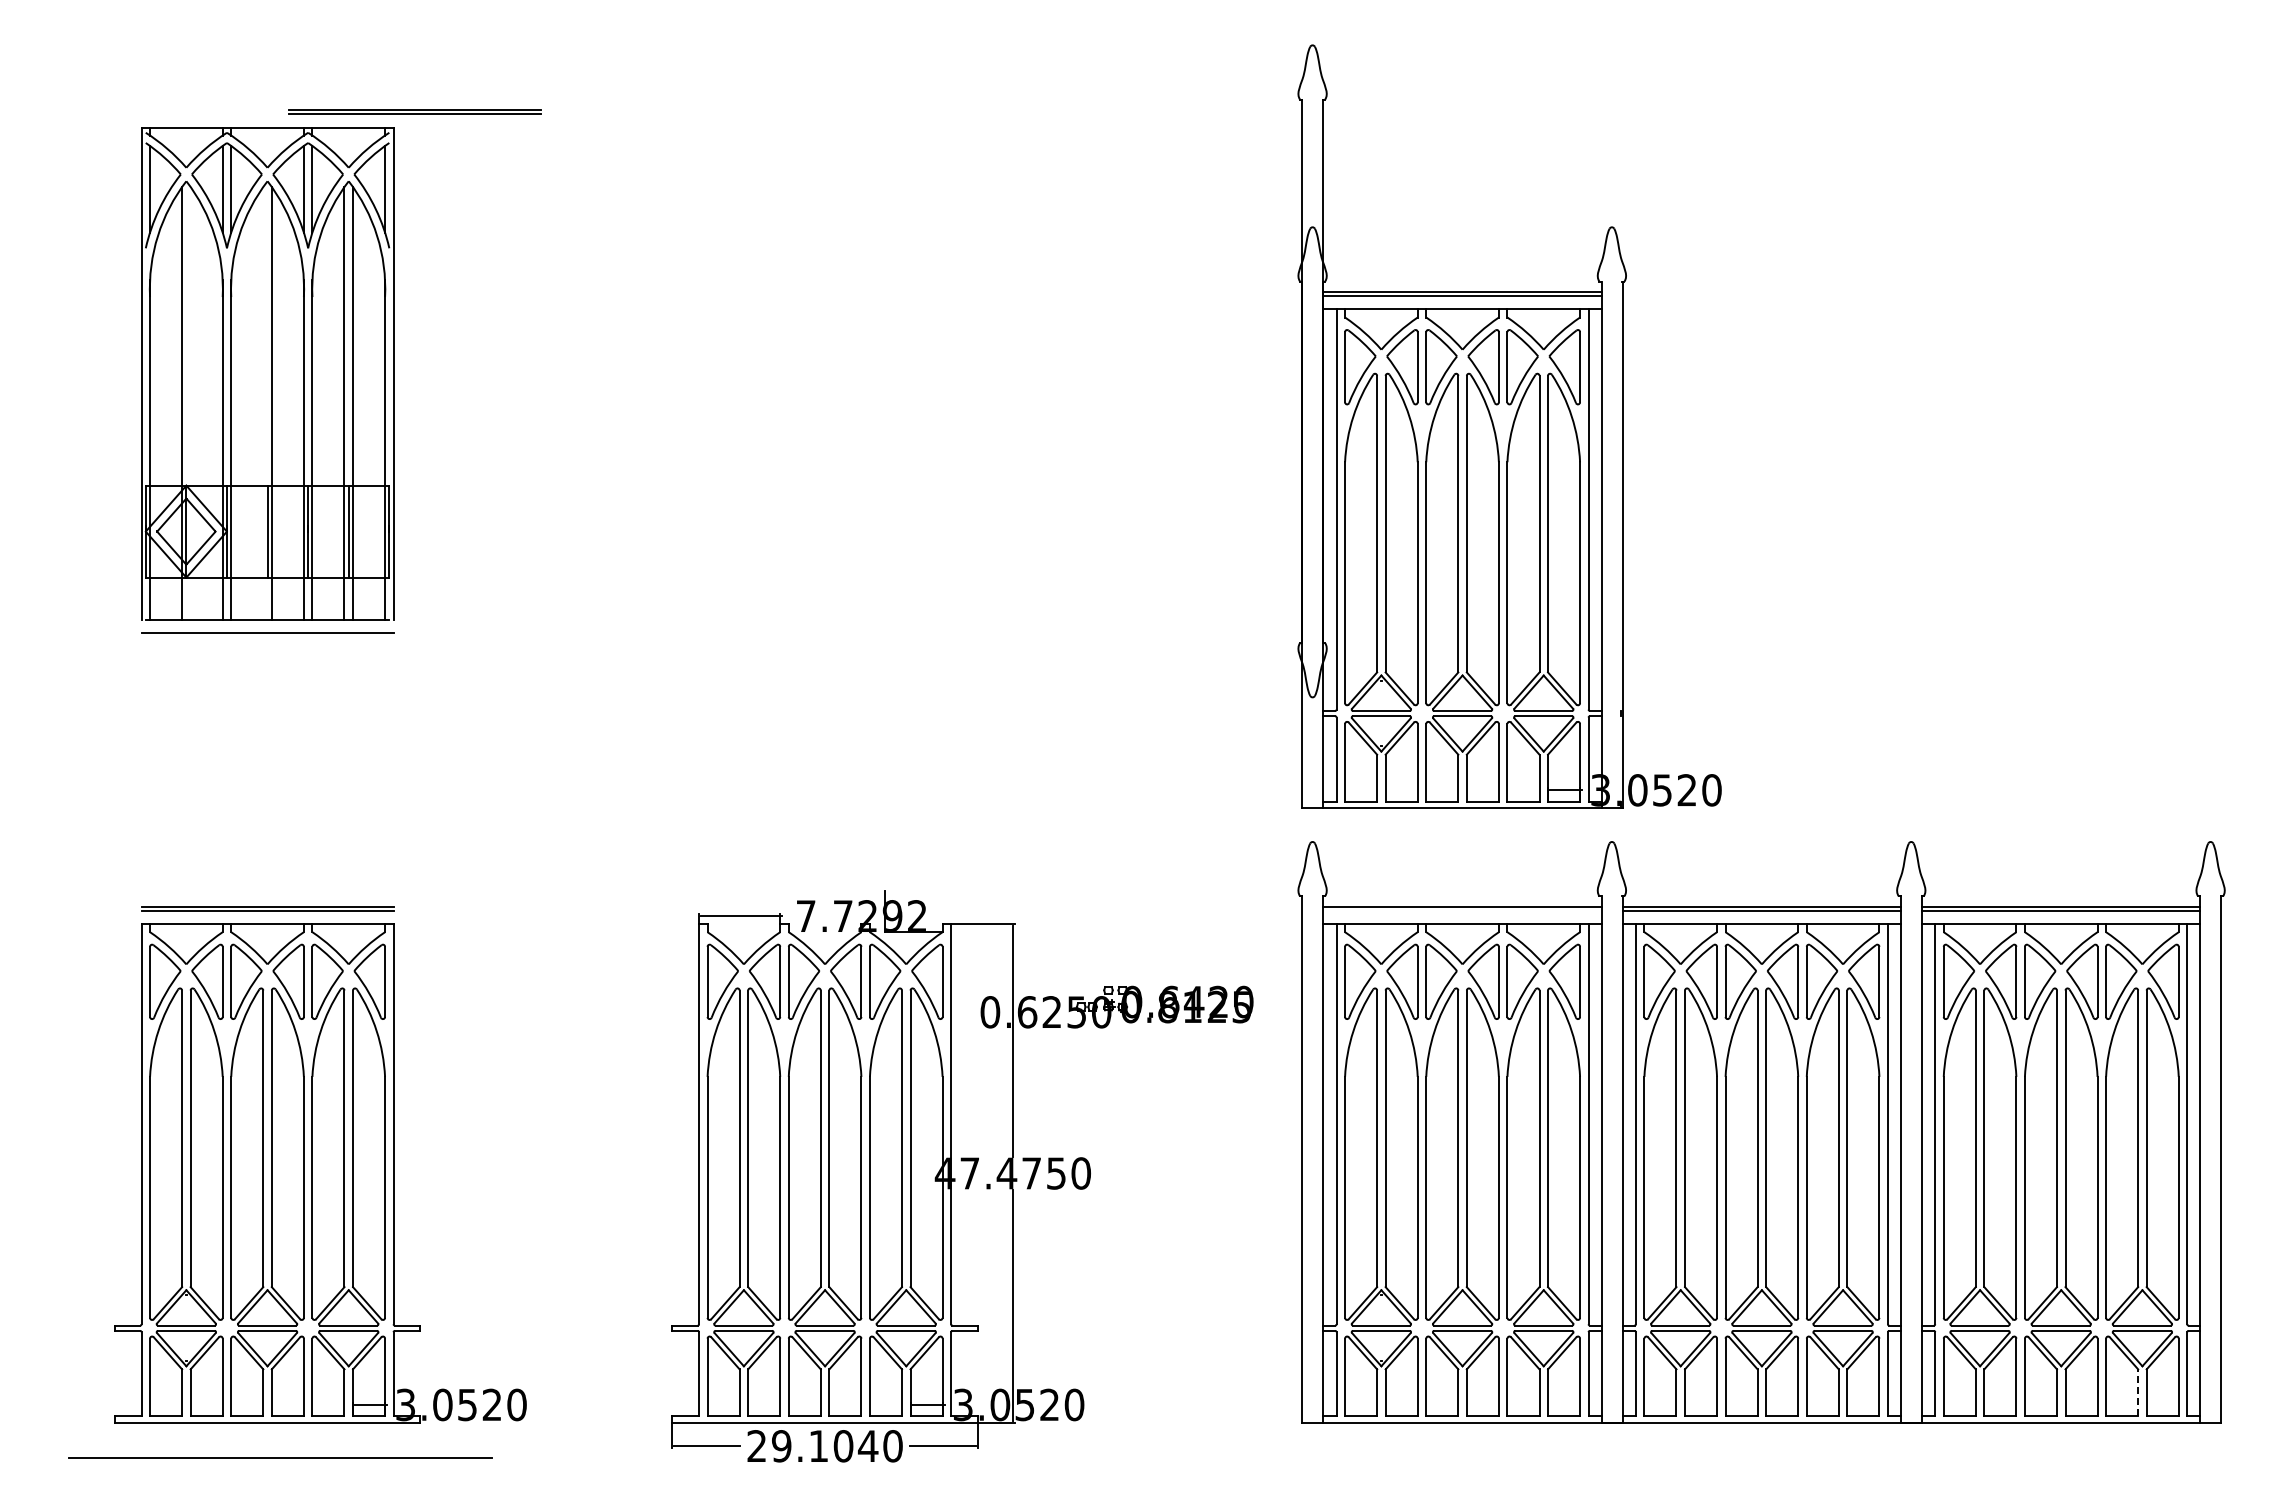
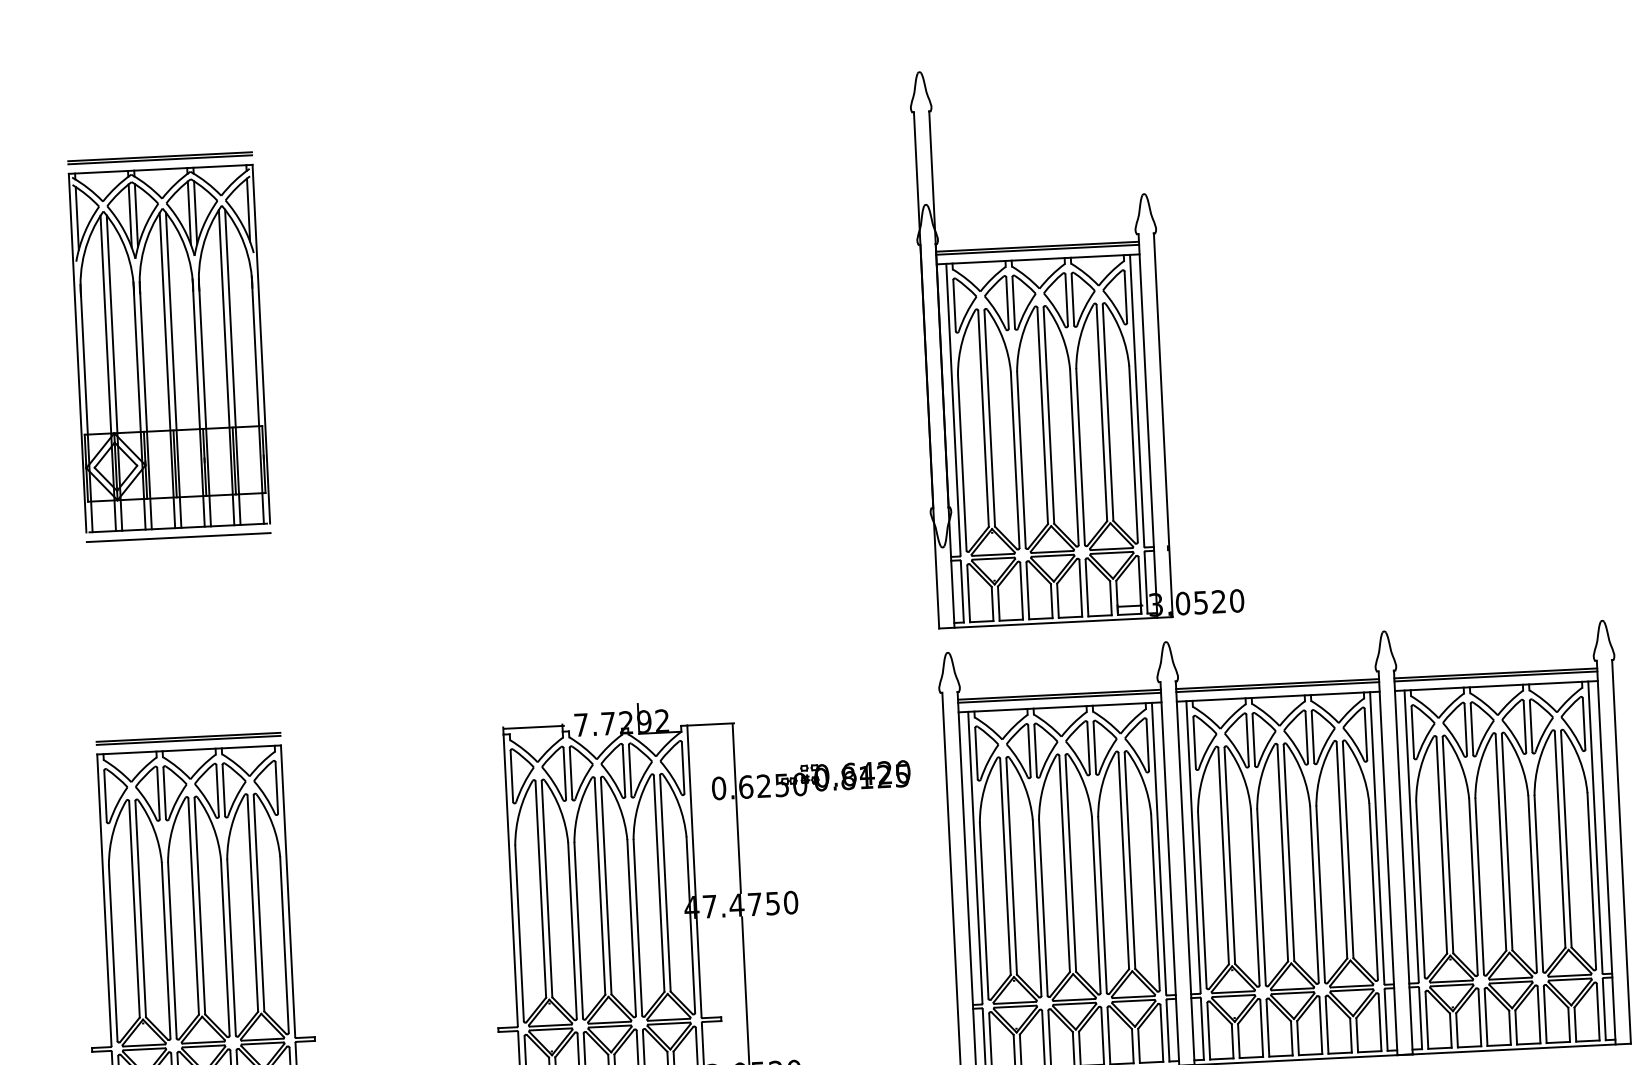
part: (414, 111) -> (160, 157), moved
line: (190, 403) -> (114, 373), added
line: (263, 403) -> (167, 370), added
line: (1462, 911) -> (1059, 698), added
line: (2138, 1392) -> (1569, 1024), dashed -> solid

